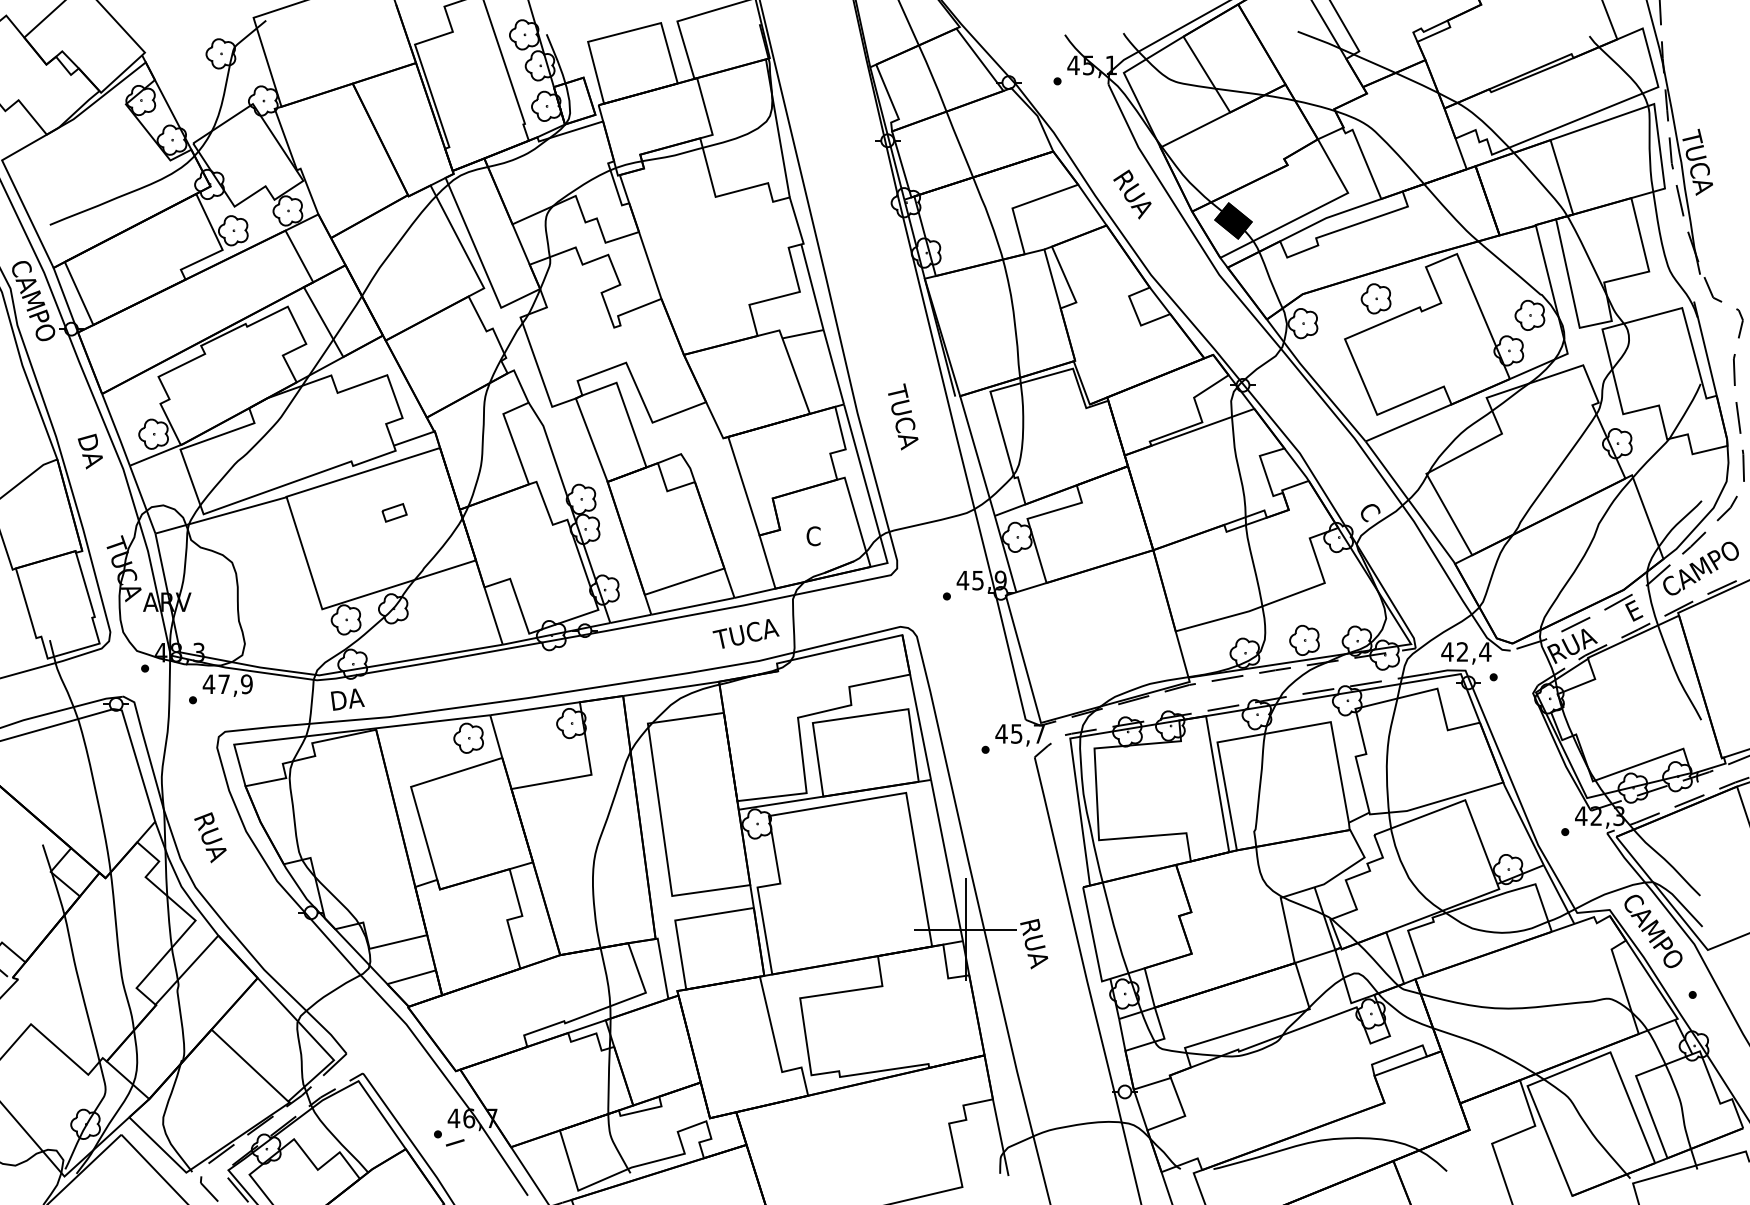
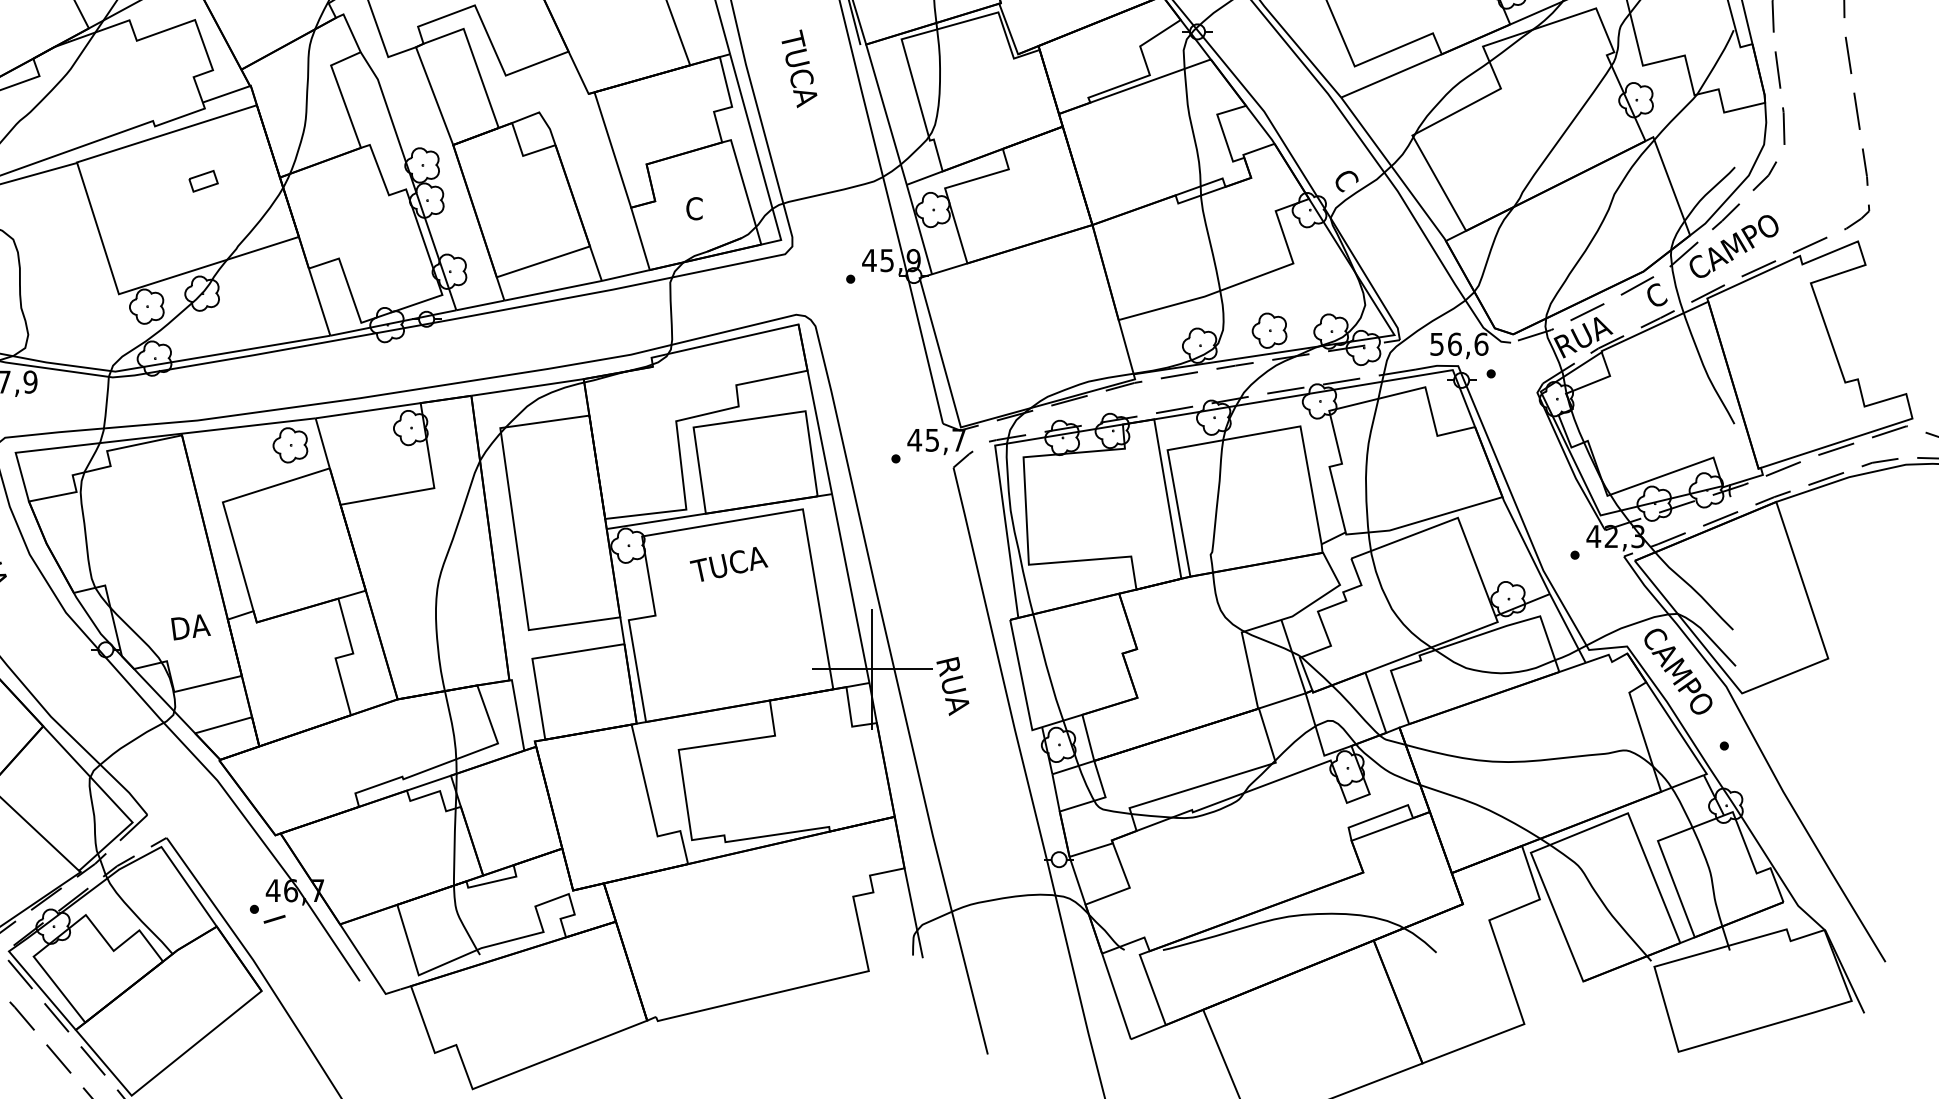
text: (1634, 610) -> (1656, 295), E -> C
text: (745, 633) -> (728, 563), moved
text: (1466, 651) -> (1459, 343), 42,4 -> 56,6
text: (347, 699) -> (190, 627), moved

